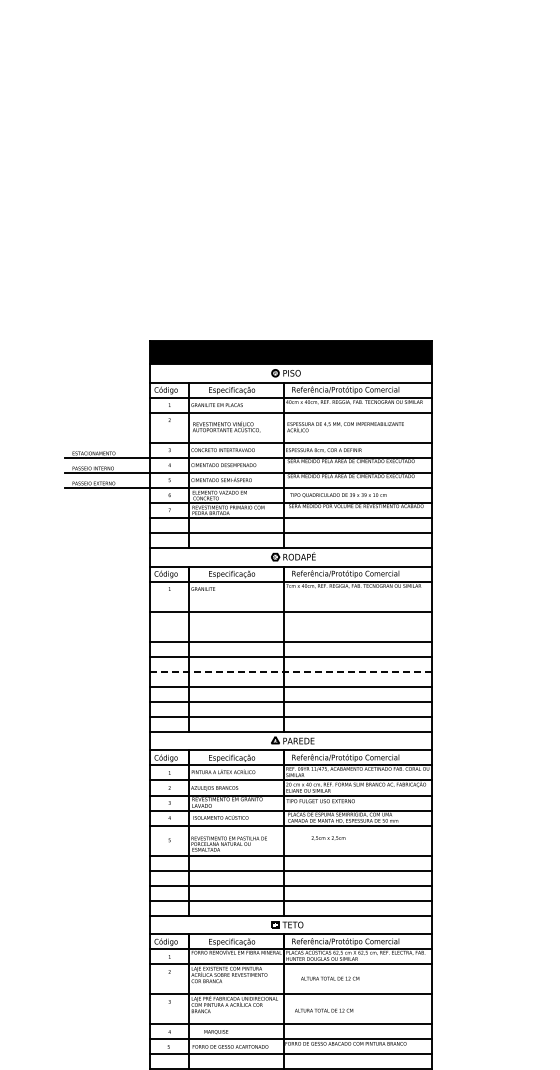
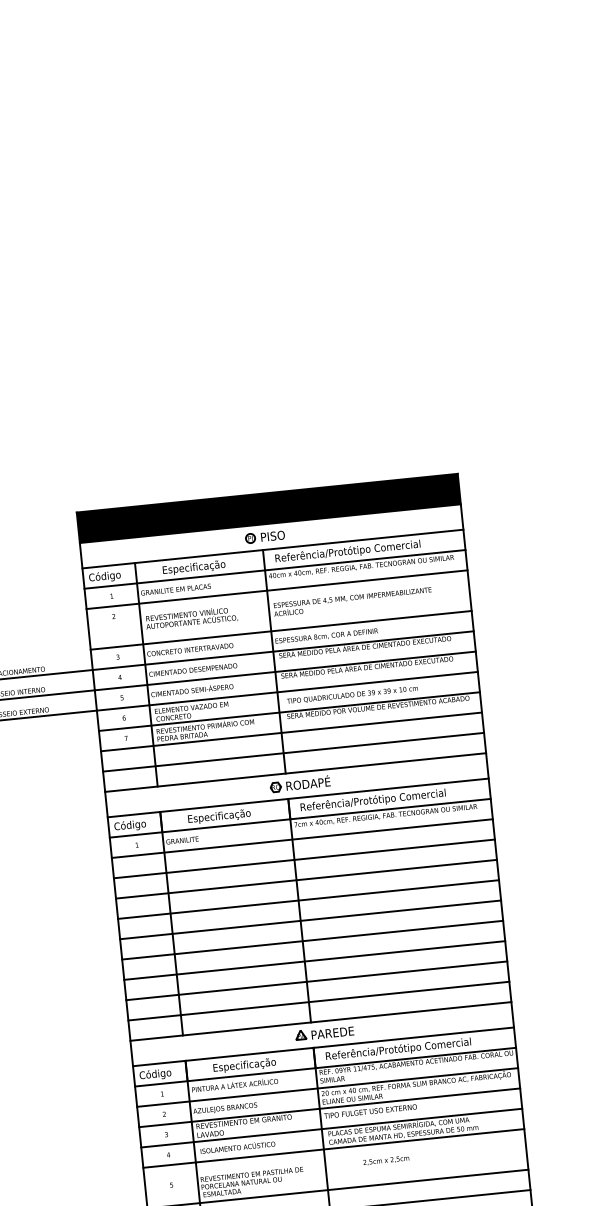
line: (290, 596) -> (301, 838), added
line: (290, 626) -> (305, 879), added
line: (291, 671) -> (313, 939), dashed -> solid

